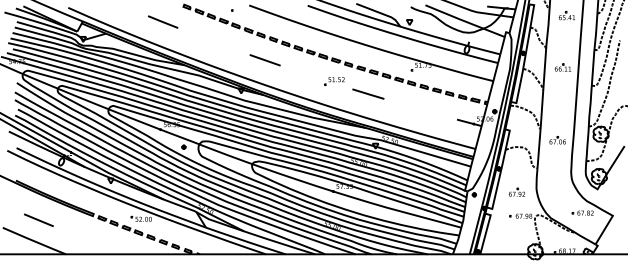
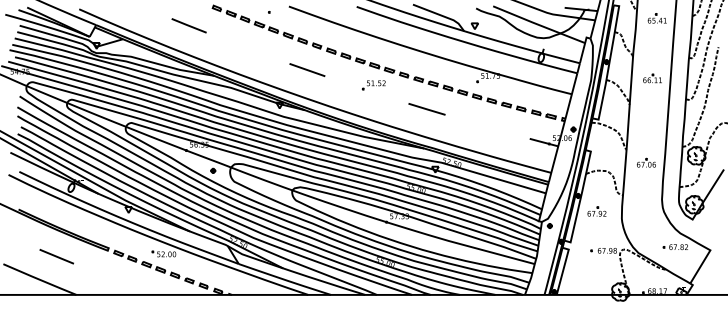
part: (334, 81) -> (373, 85), moved
part: (517, 191) -> (597, 210), moved
line: (38, 220) -> (56, 256), moved

